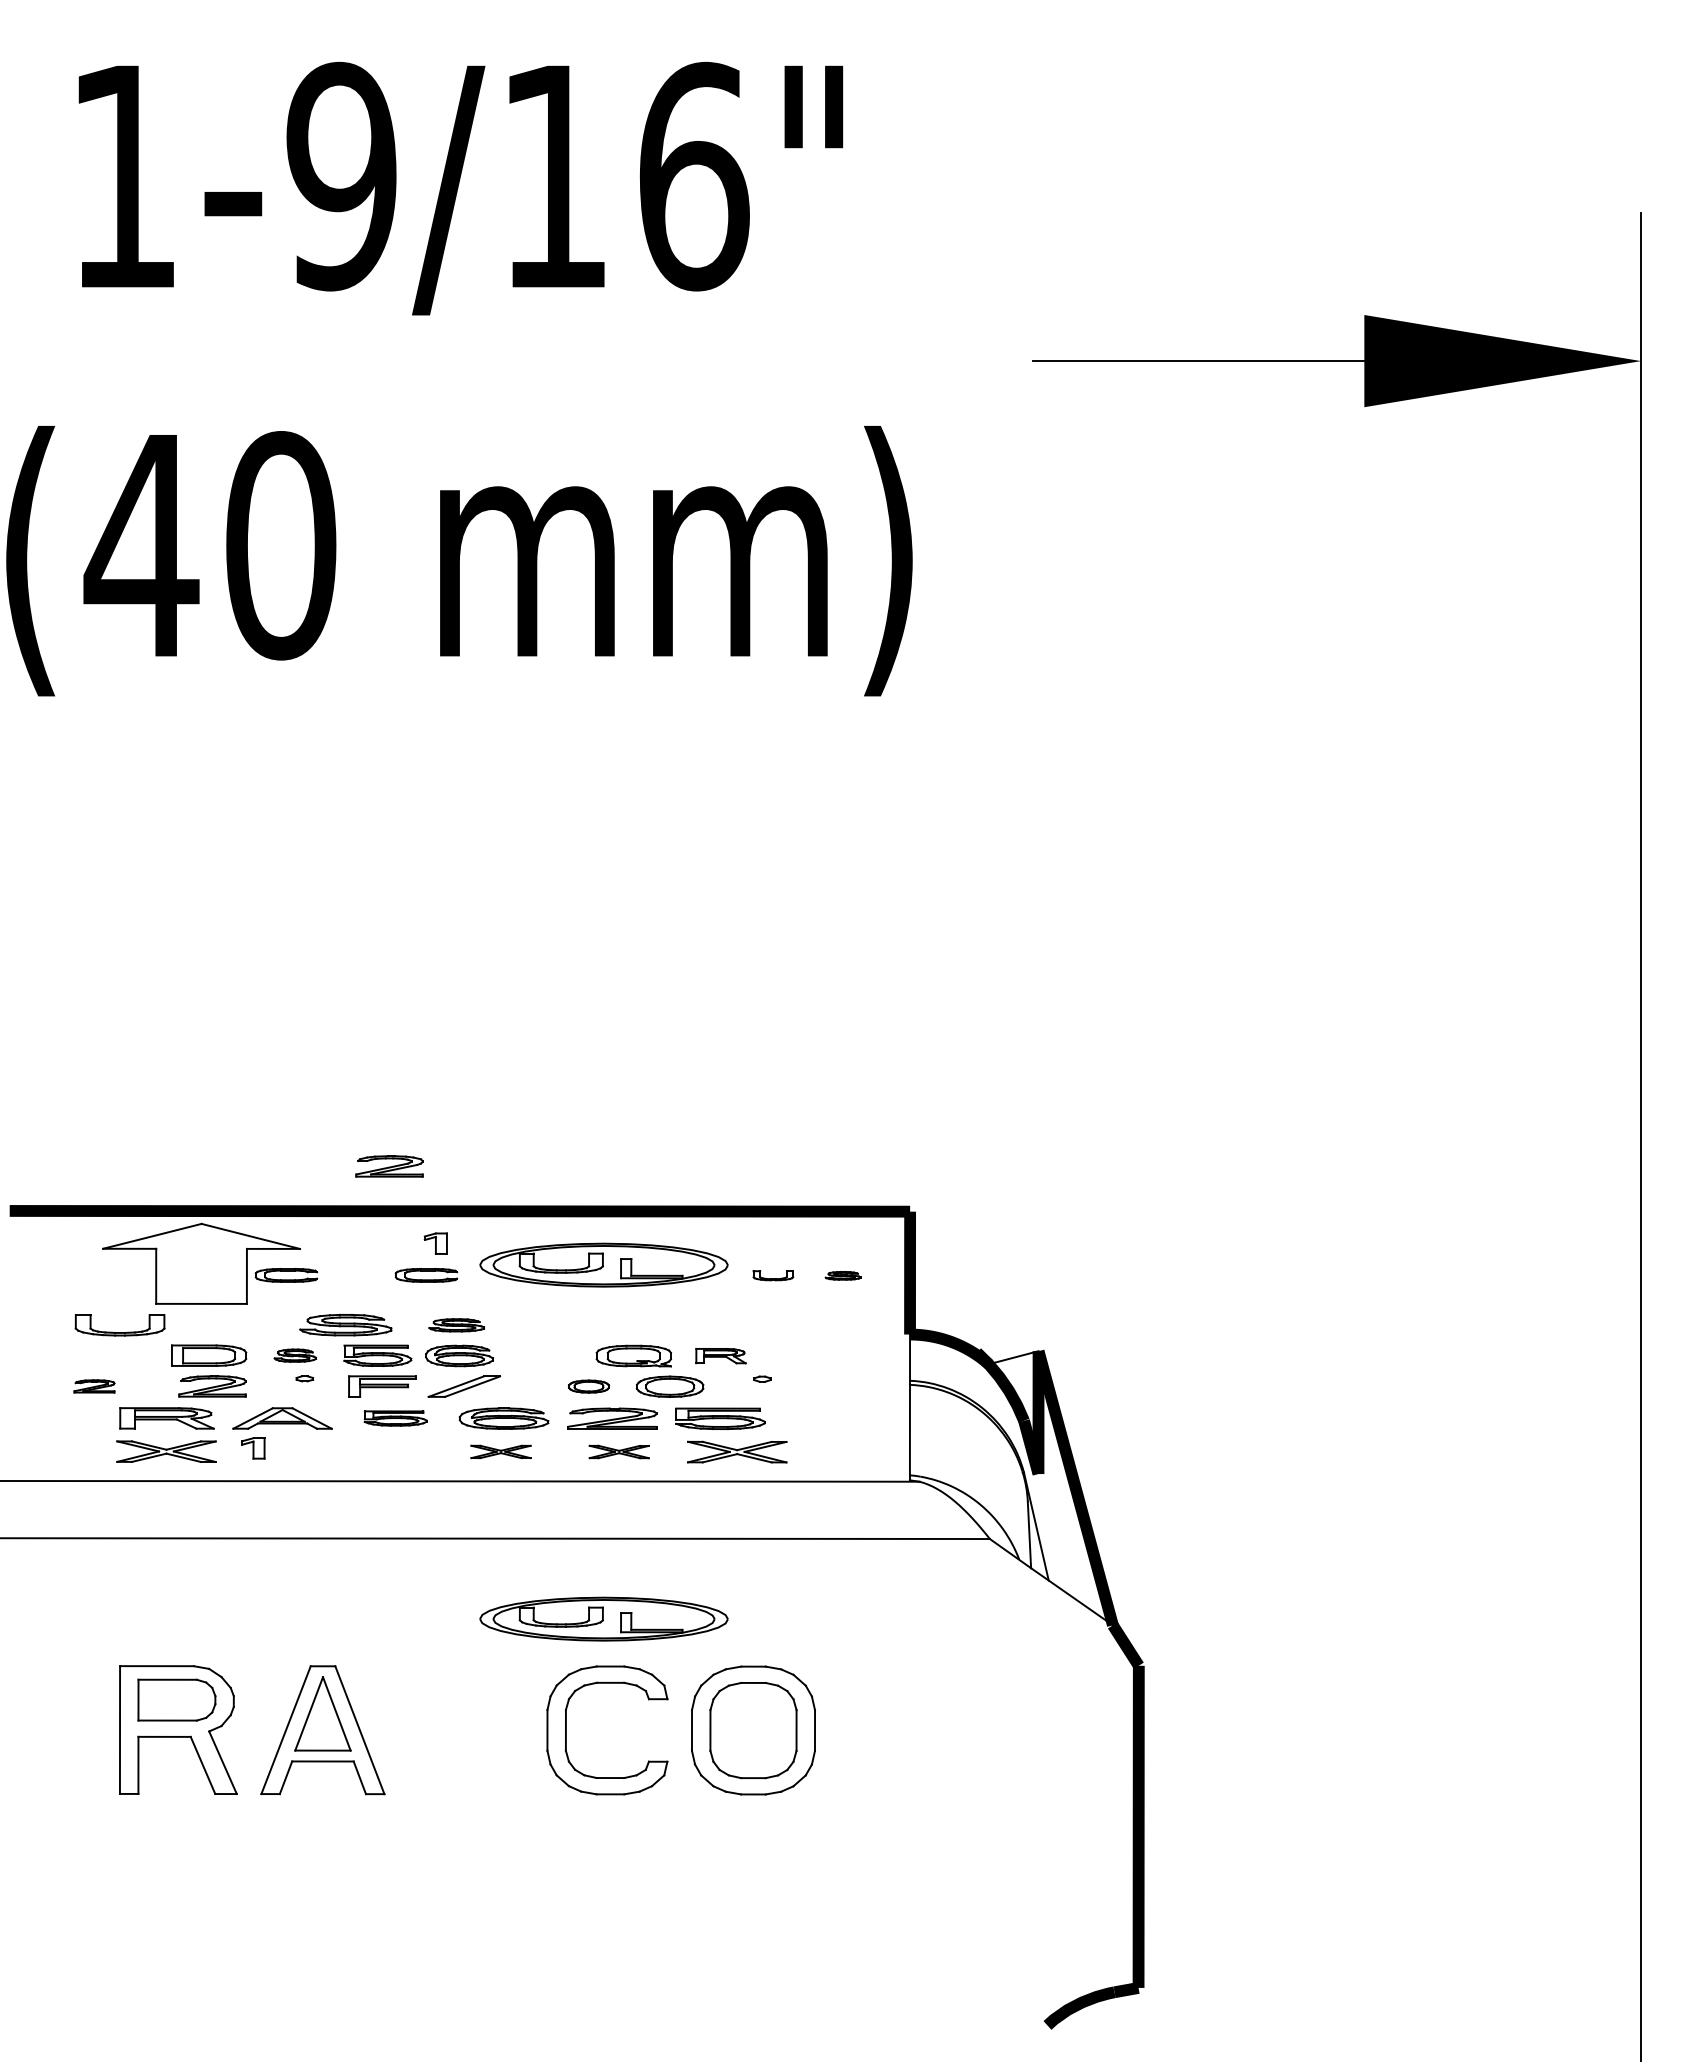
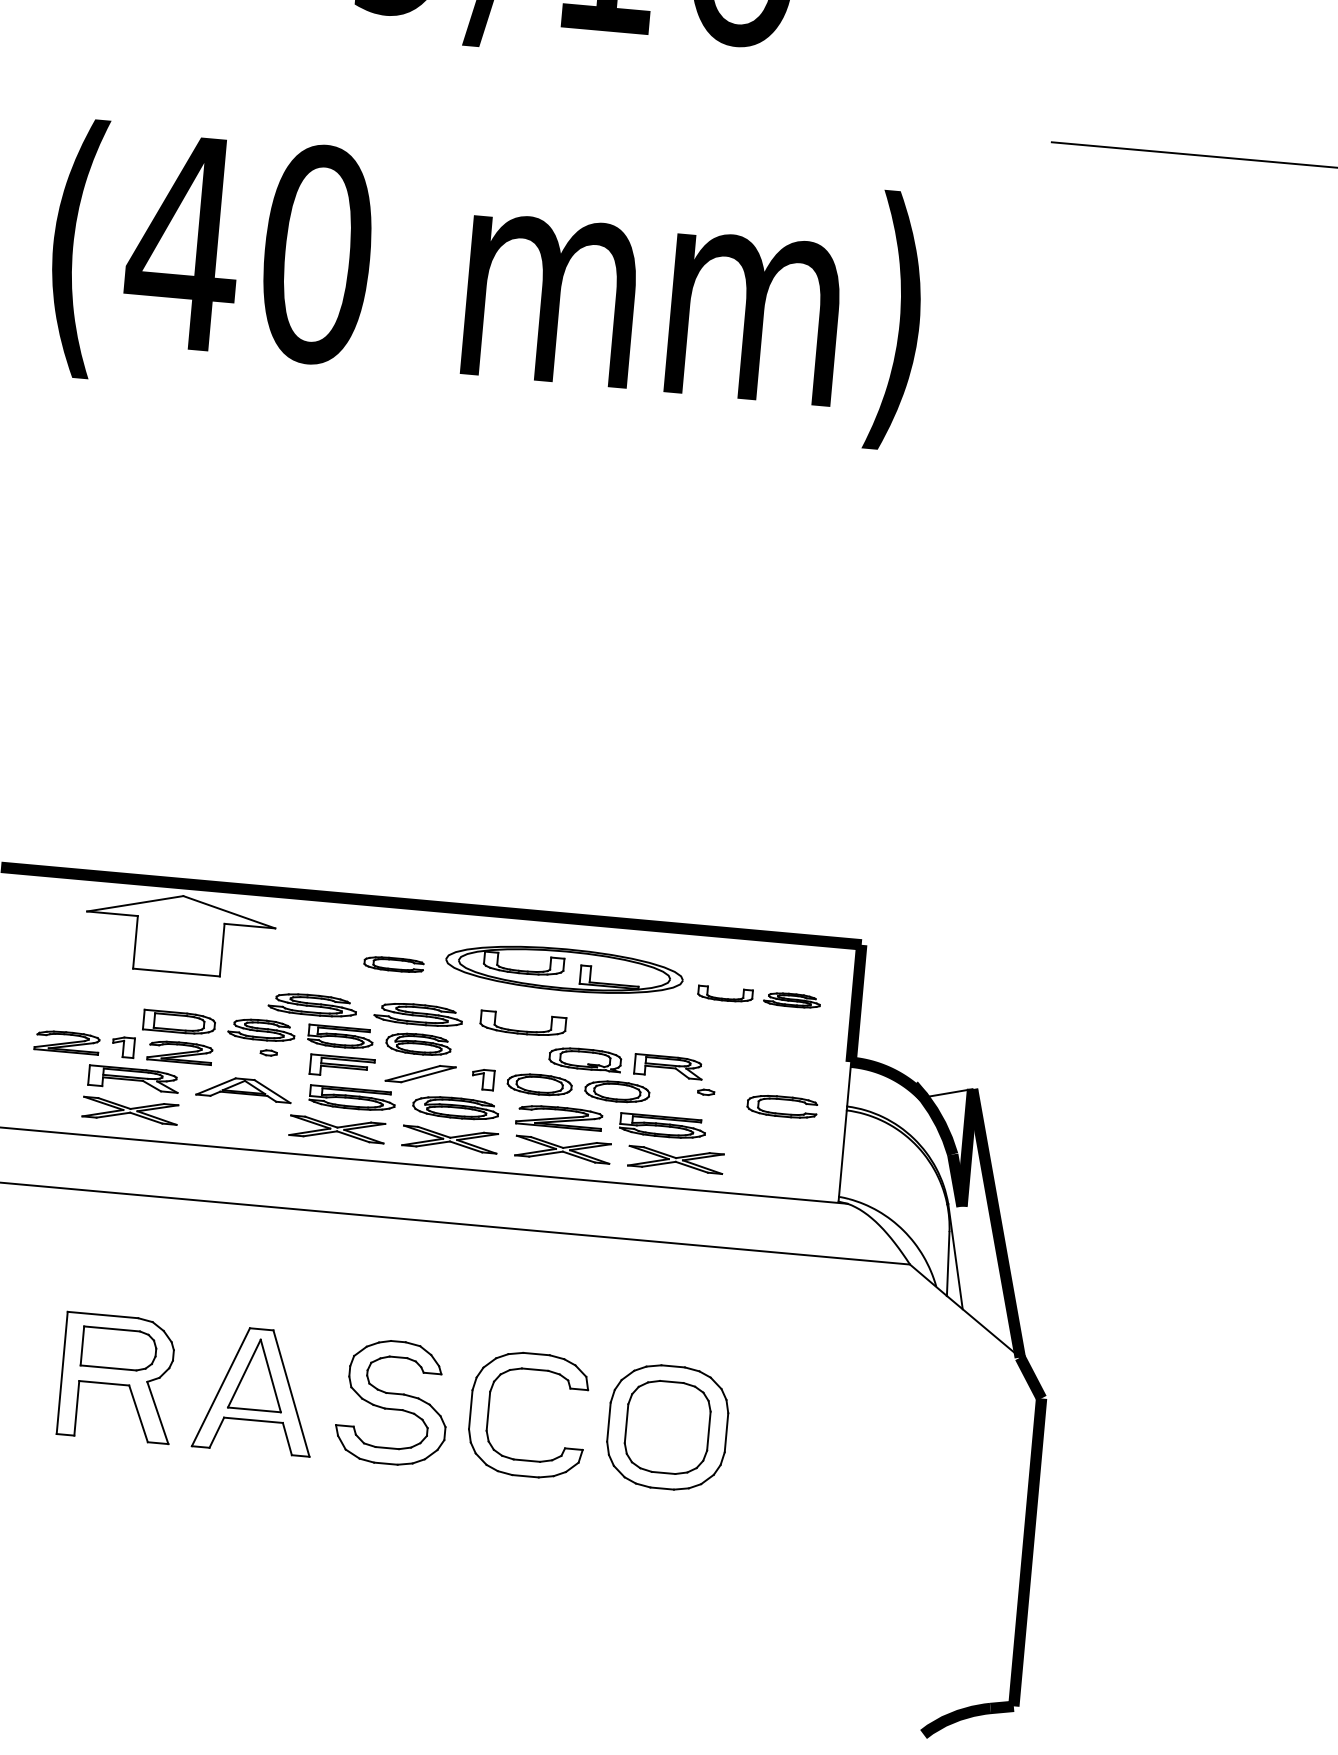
part: (389, 1166) -> (367, 857), removed
part: (435, 1243) -> (482, 1079), moved
part: (286, 1275) -> (260, 952), removed
part: (773, 1275) -> (725, 994), size x1.43
part: (843, 1275) -> (792, 1000), size x1.67
part: (456, 1325) -> (418, 1014), size x1.67
part: (119, 1332) -> (521, 1030), moved
part: (295, 1355) -> (261, 1029), size x1.67
part: (720, 1355) -> (668, 1066), size x1.43
part: (842, 1379) -> (782, 1099), added
part: (94, 1386) -> (67, 1042), size x1.67
part: (588, 1386) -> (539, 1084), size x1.67
part: (395, 1418) -> (352, 1098), size x1.43
part: (253, 1448) -> (123, 1047), moved
part: (382, 1451) -> (336, 1129), added
part: (500, 1451) -> (449, 1139), size x1.67
part: (619, 1451) -> (563, 1149), size x1.67
part: (603, 1618) -> (533, 1307), removed
part: (465, 1730) -> (392, 1402), added

